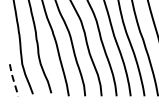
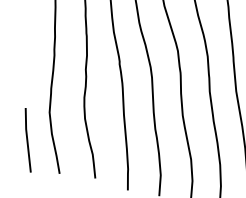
line: (13, 80) -> (27, 140), dashed -> solid

